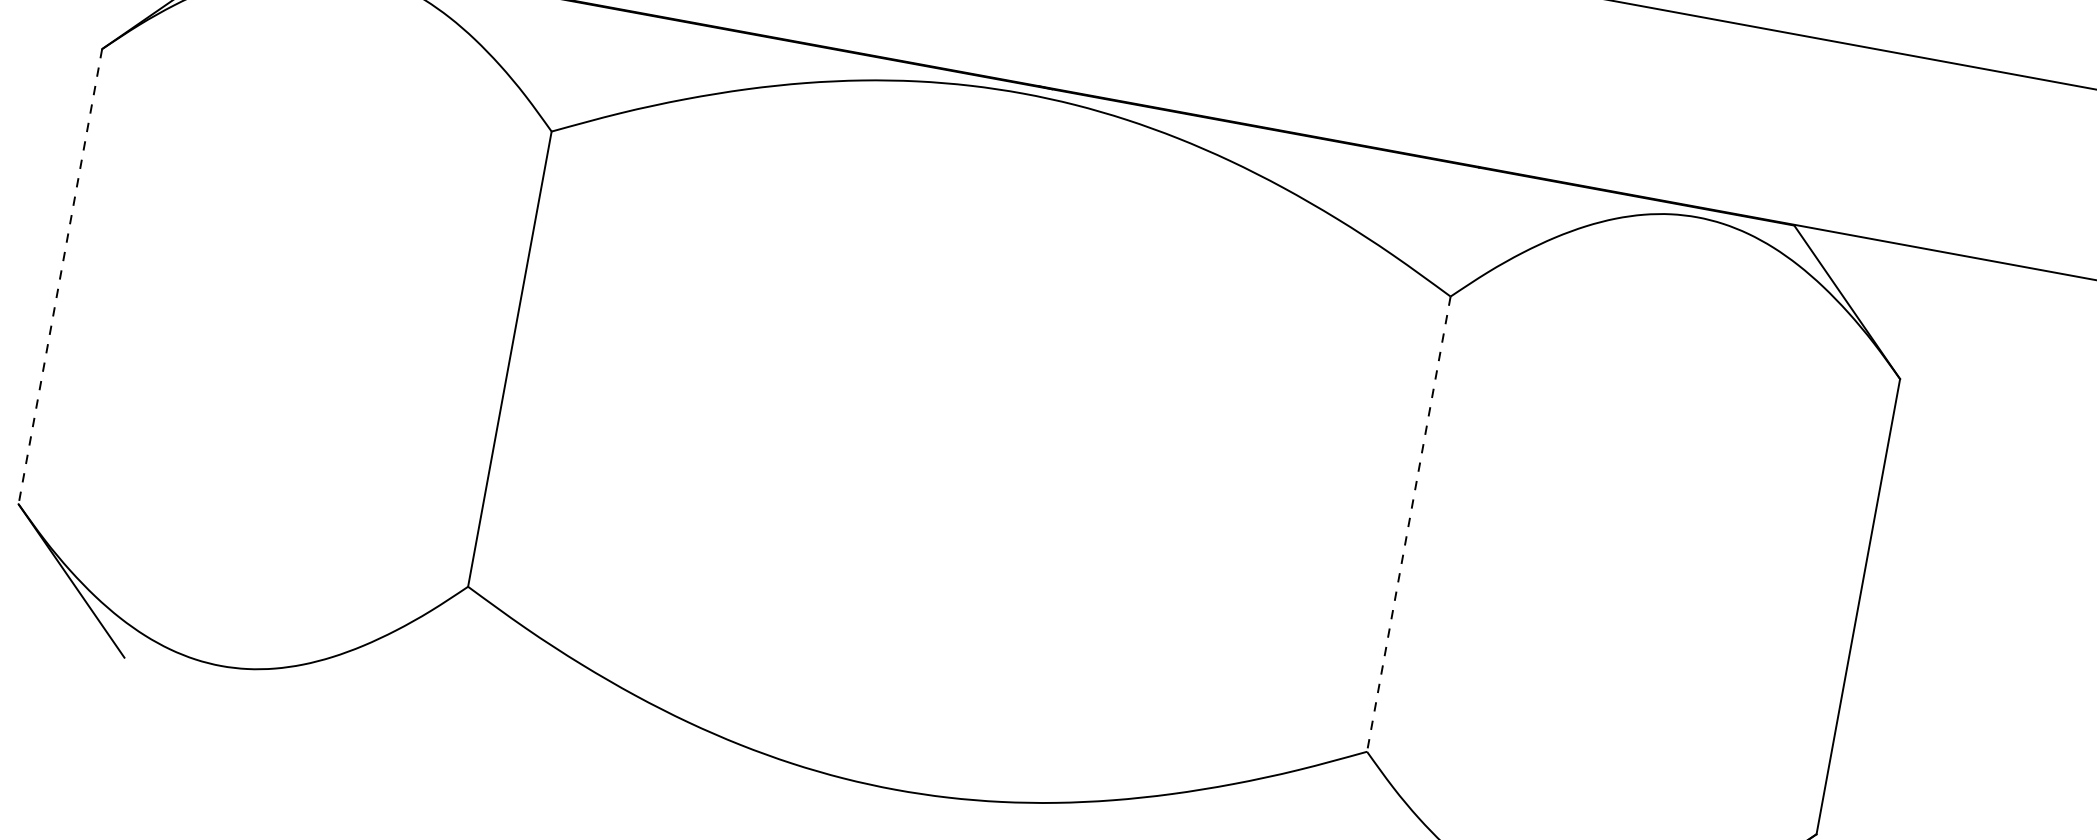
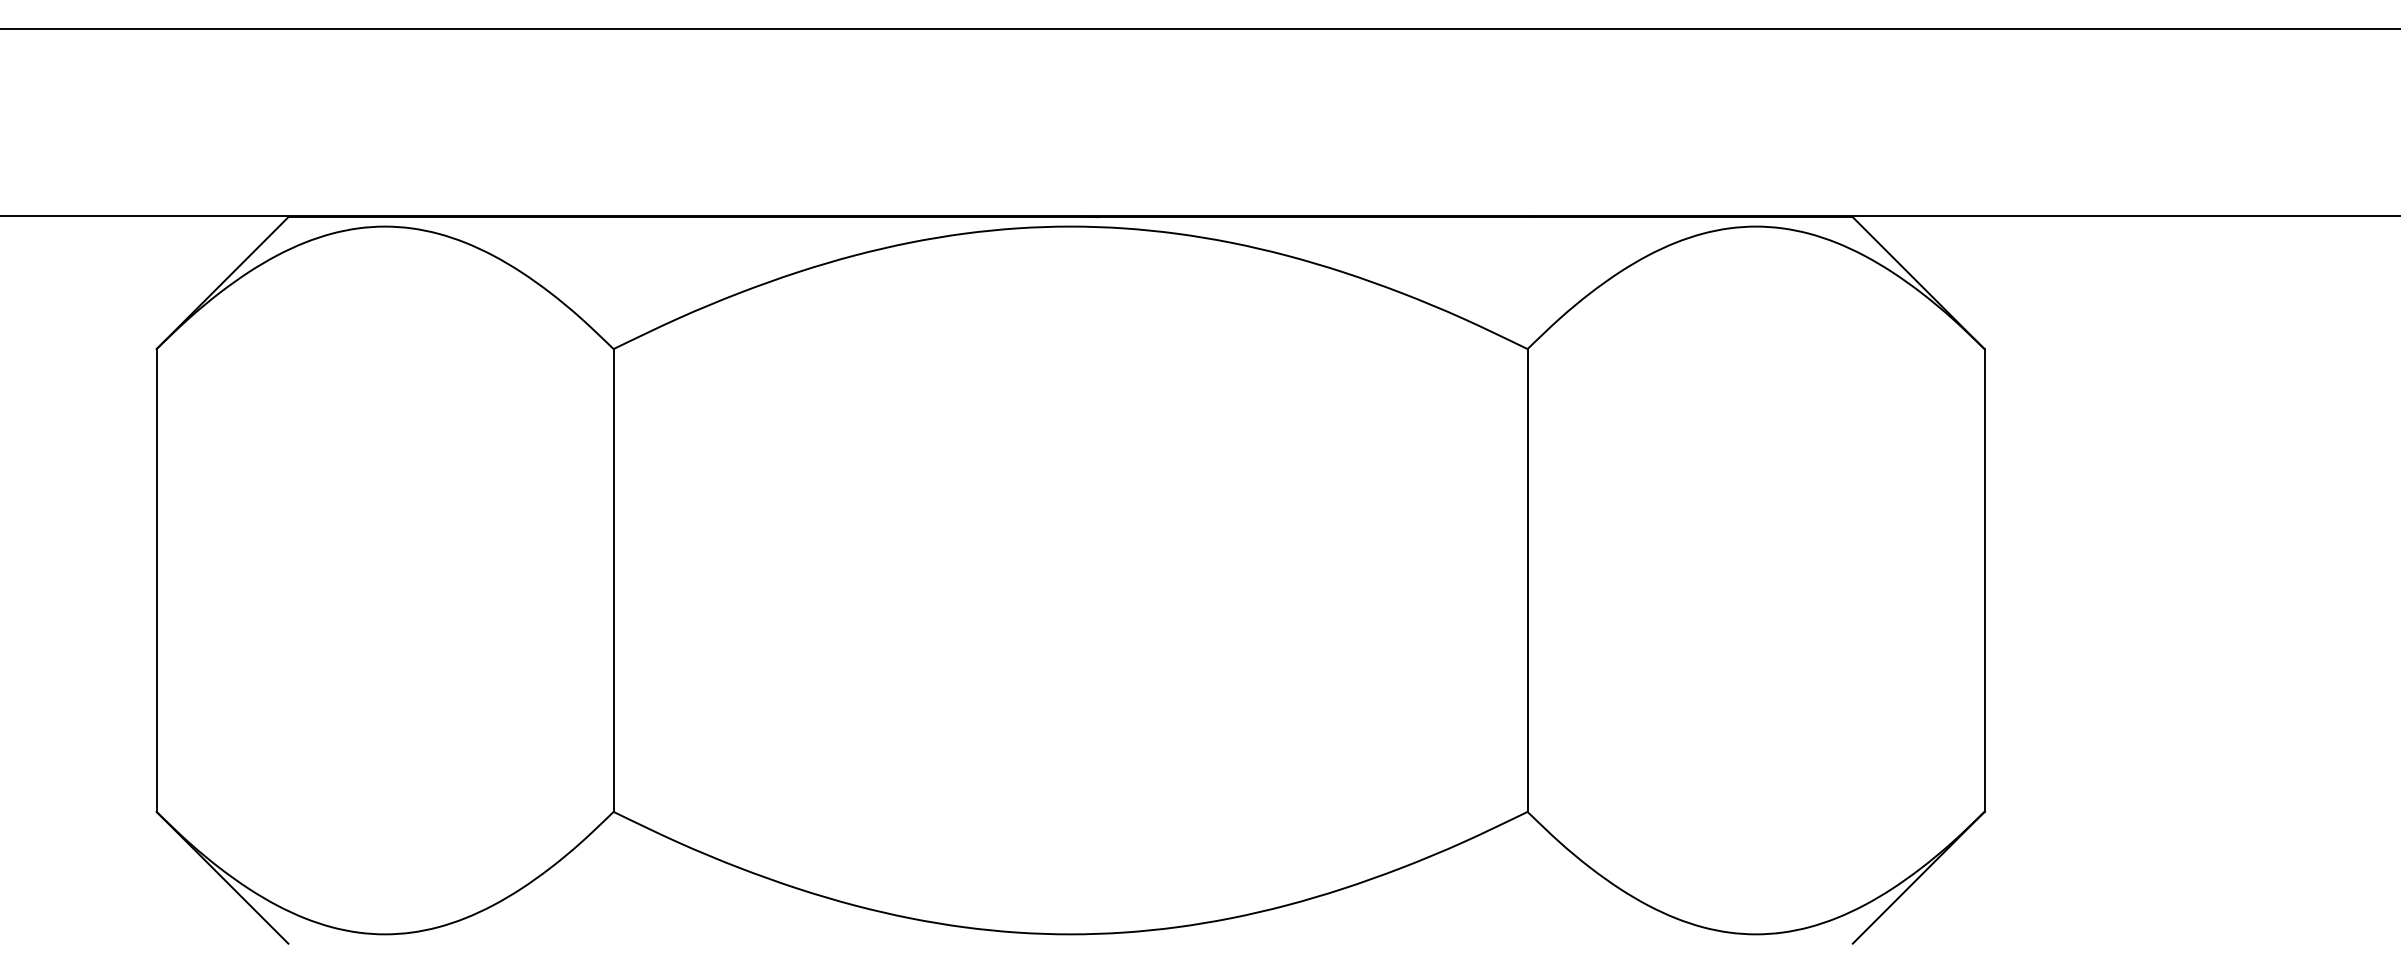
line: (60, 276) -> (156, 580), dashed -> solid
line: (1408, 524) -> (1527, 580), dashed -> solid

